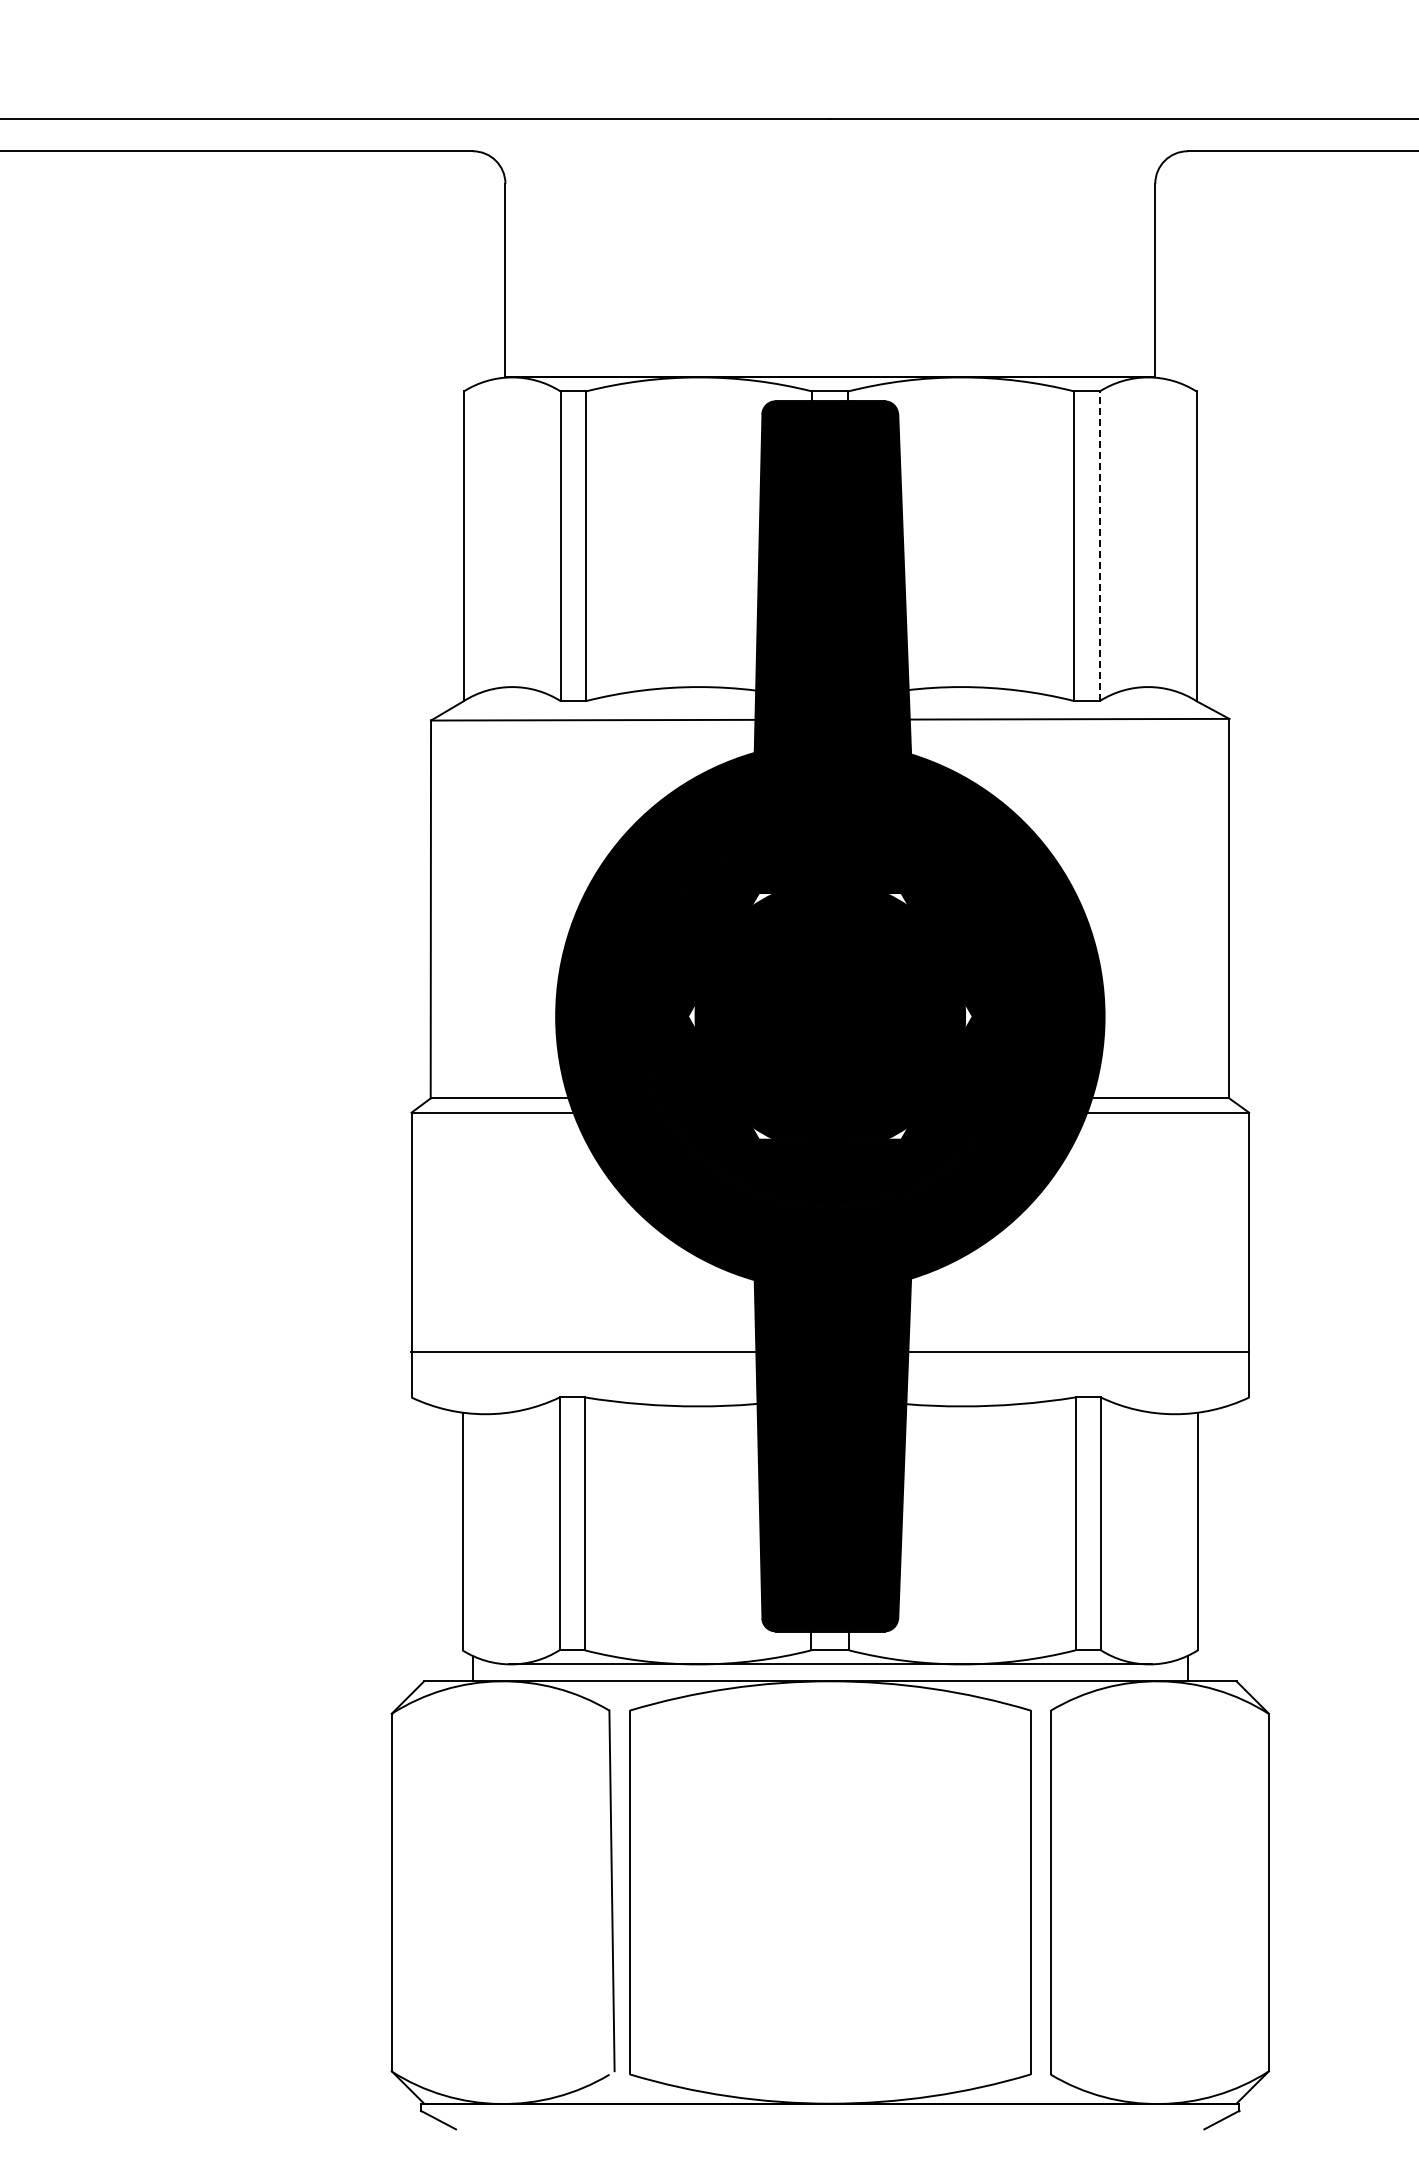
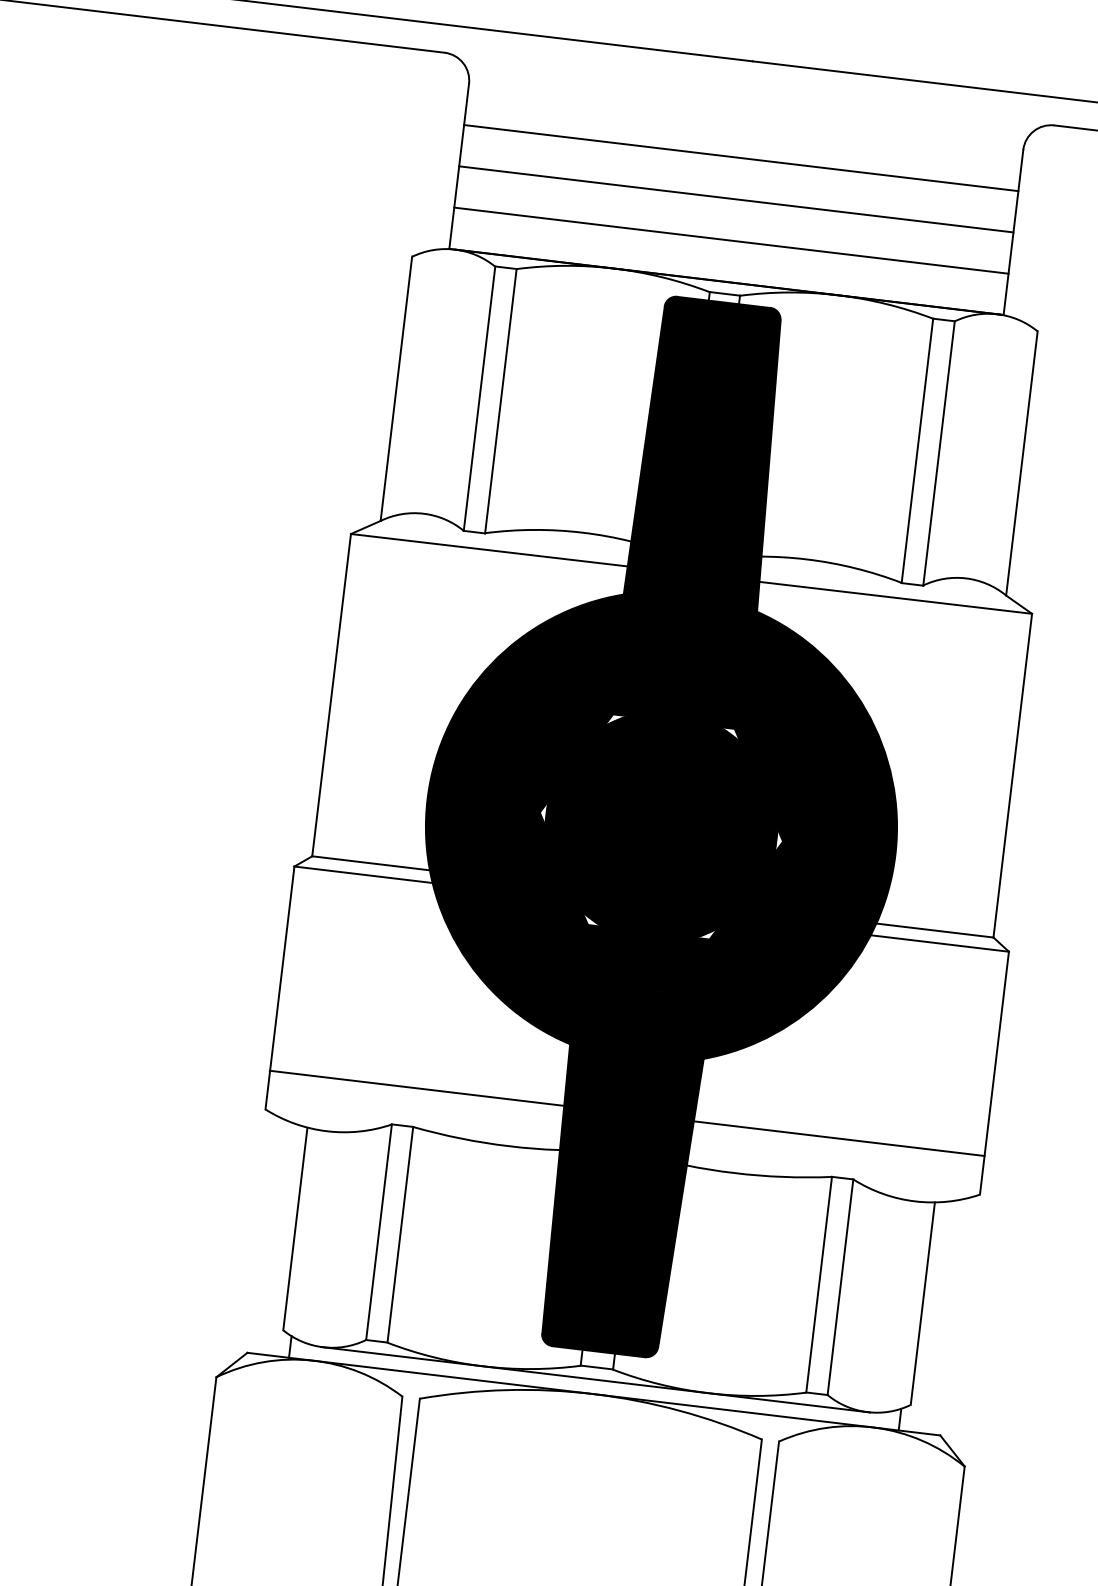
line: (830, 232) -> (741, 158), added
line: (830, 280) -> (736, 199), added
line: (830, 329) -> (731, 241), added
line: (1099, 546) -> (938, 453), dashed -> solid

